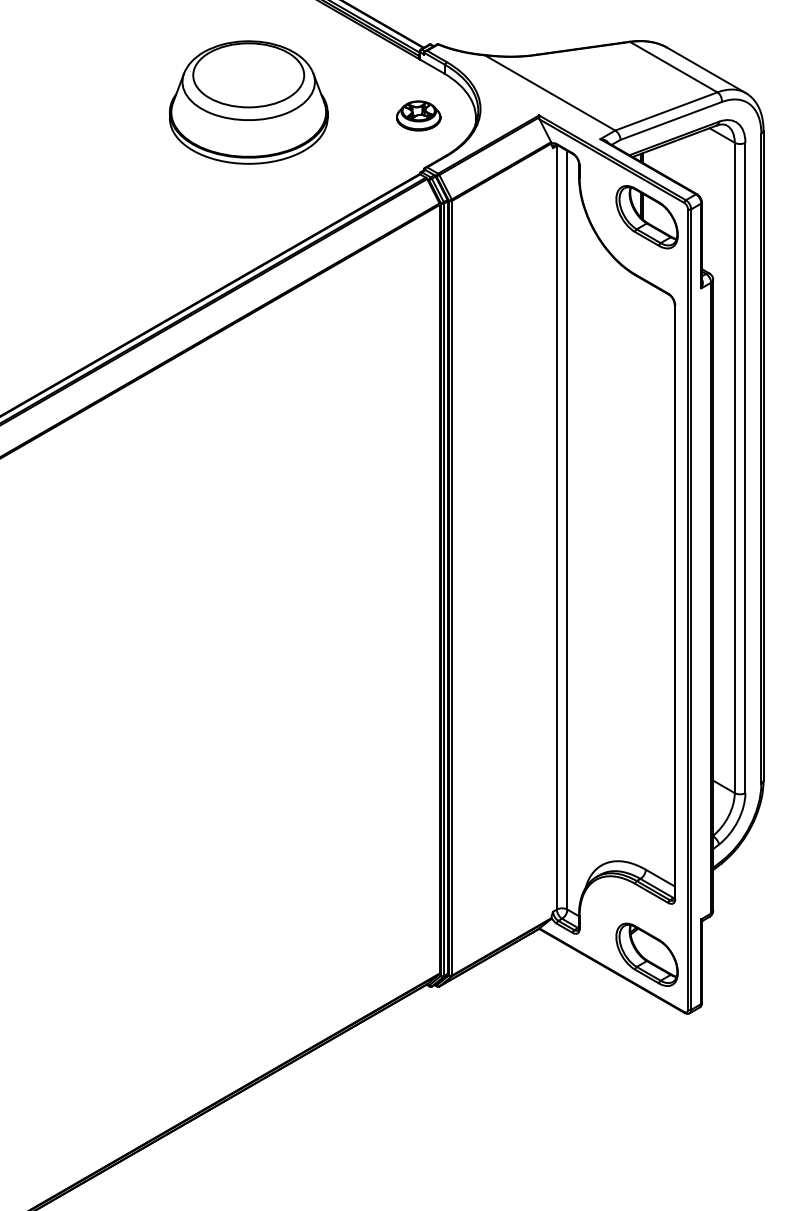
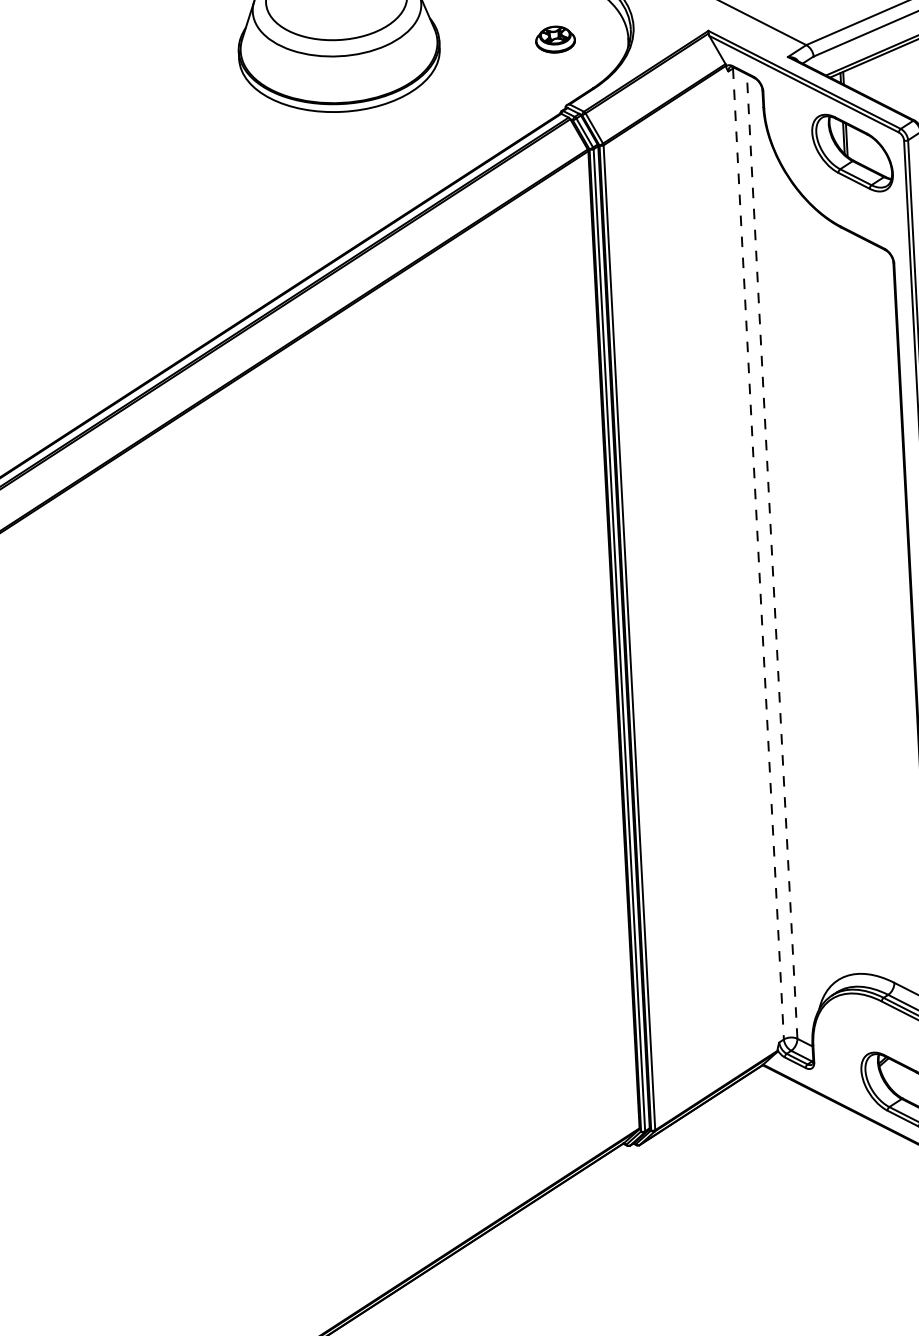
part: (418, 115) -> (555, 39), size x0.7
line: (556, 527) -> (758, 553), solid -> dashed
line: (567, 529) -> (772, 555), solid -> dashed

